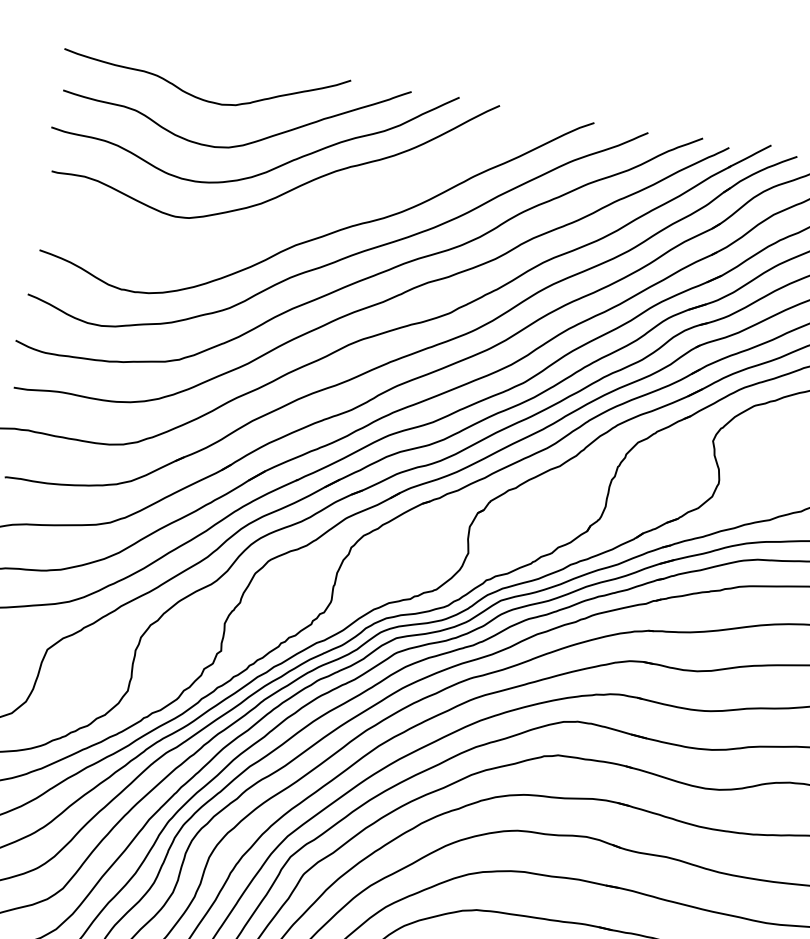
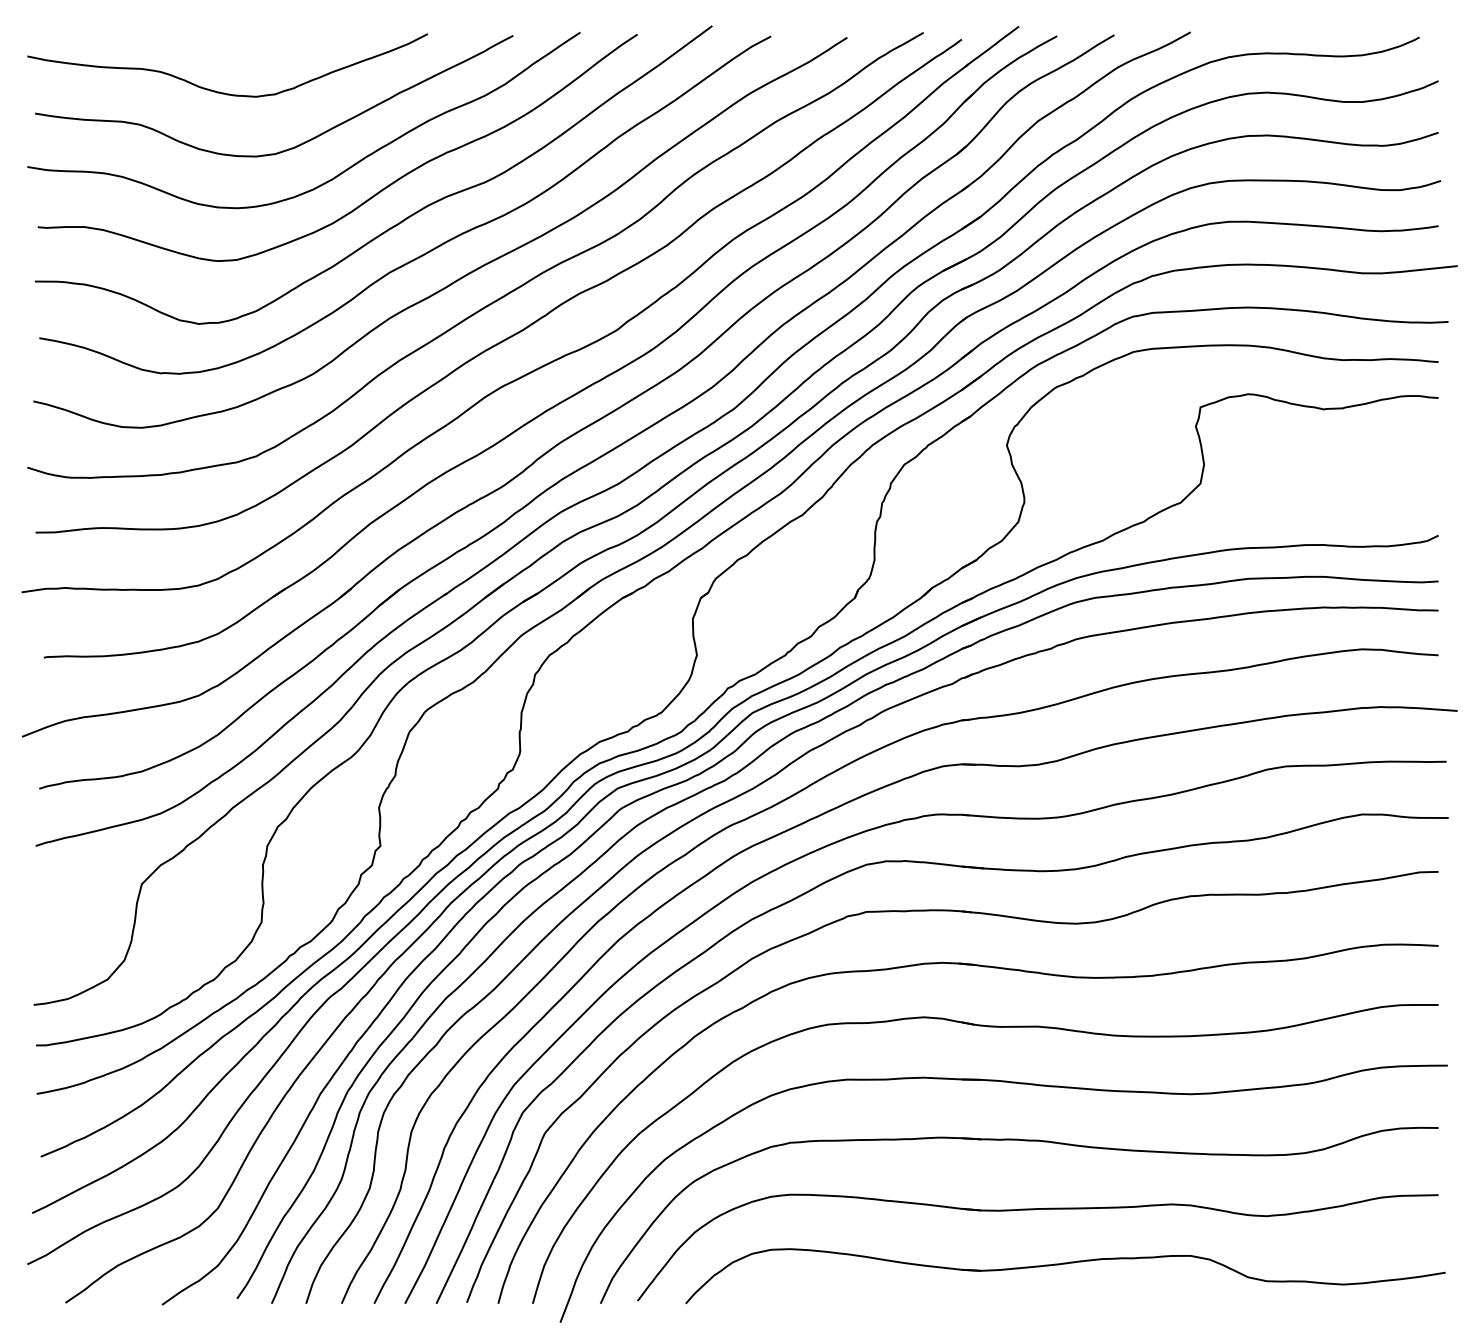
curve: (312, 208) -> (404, 218), added

